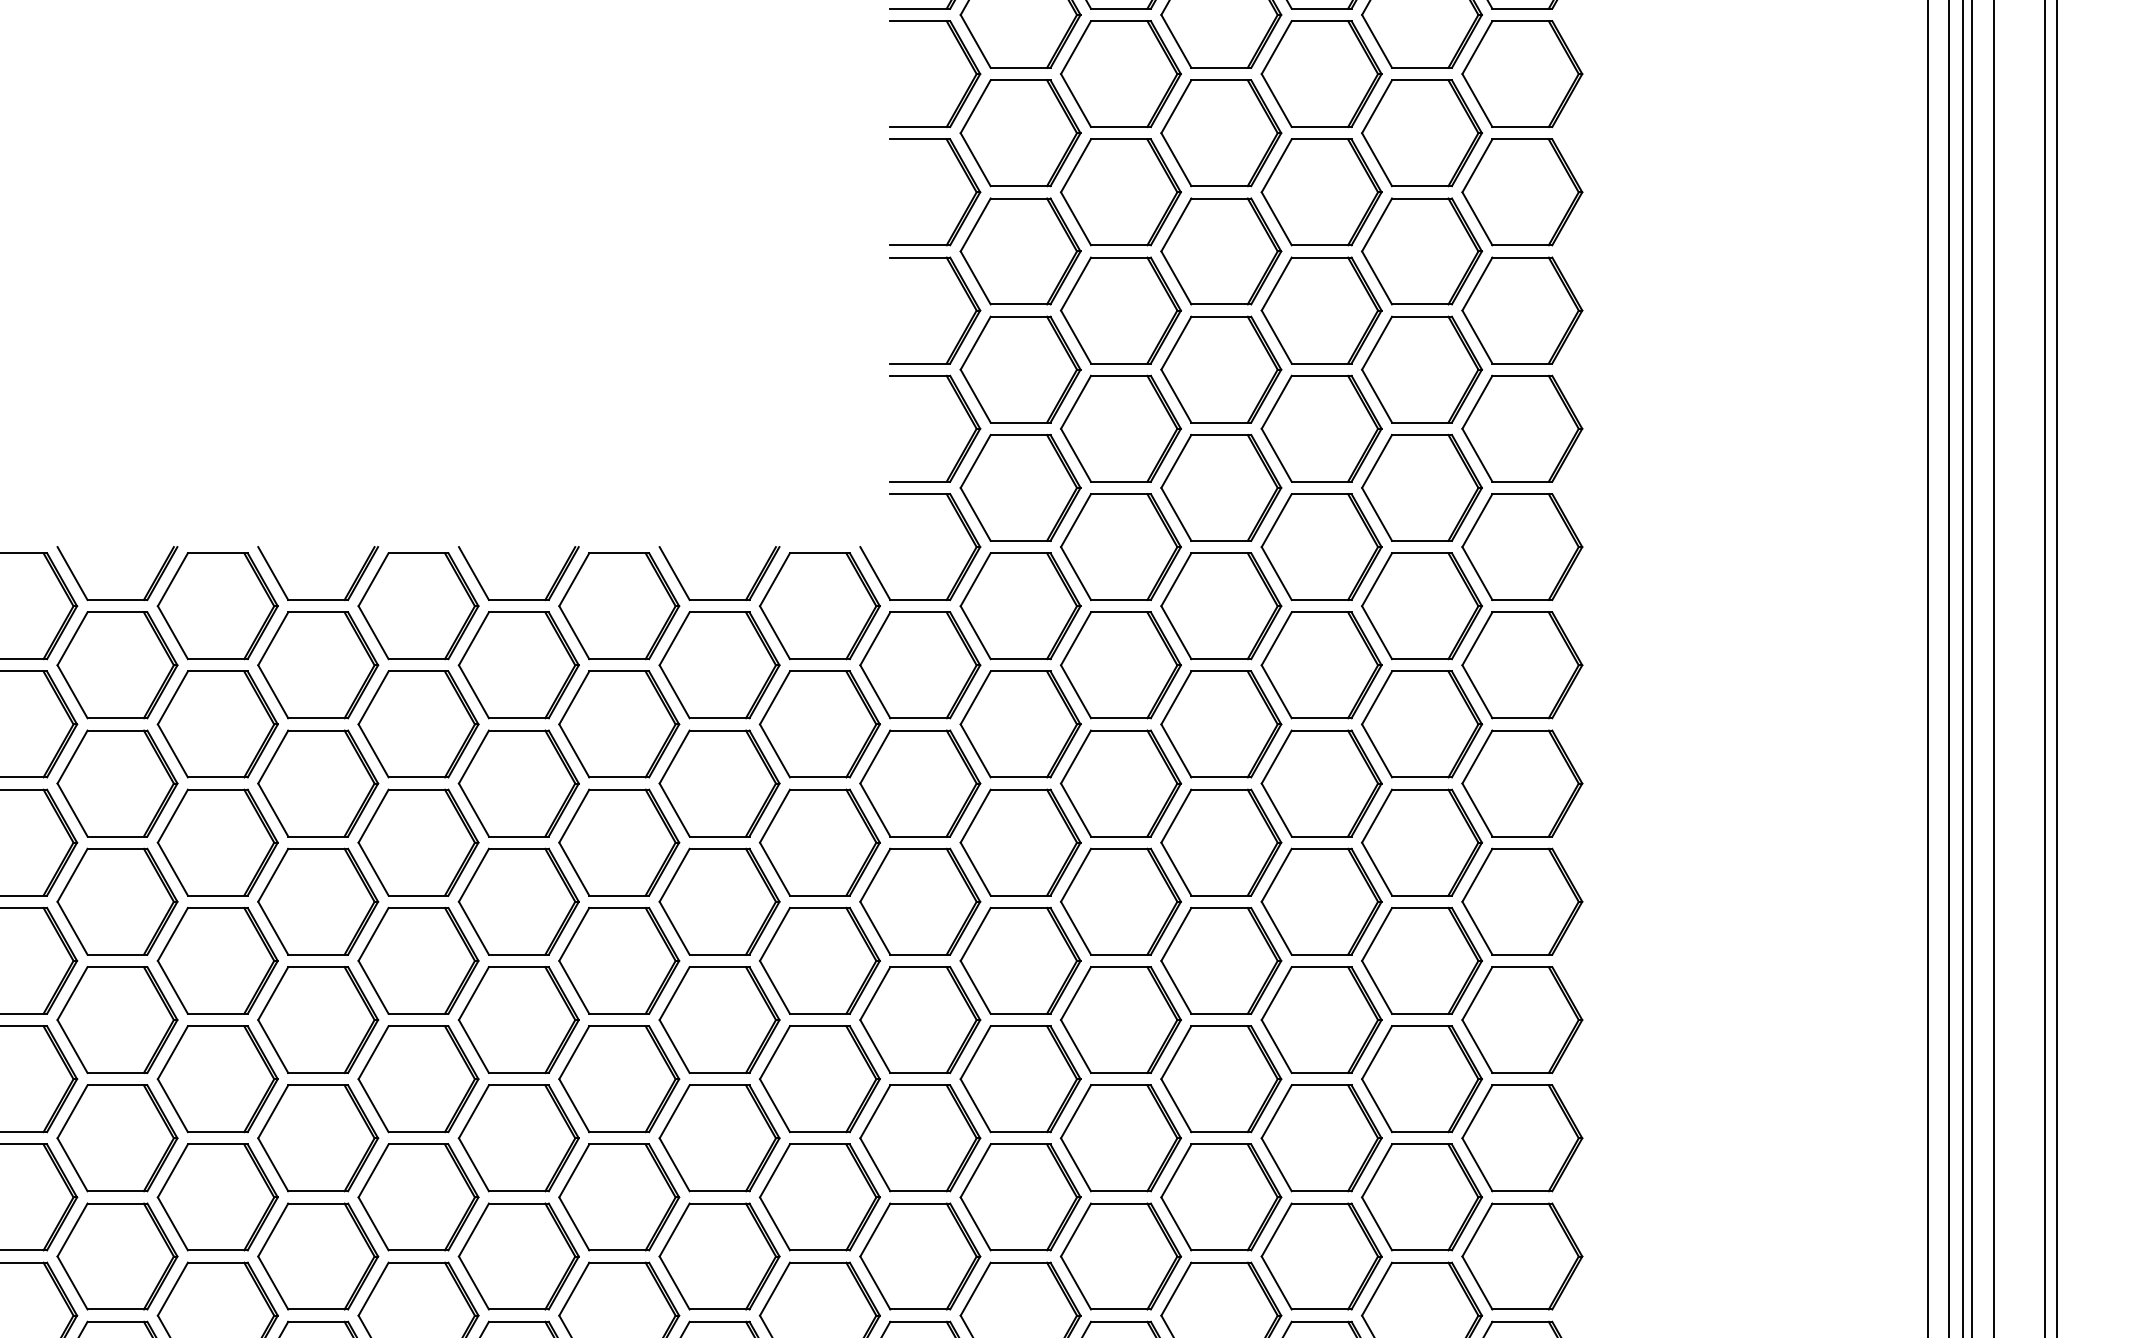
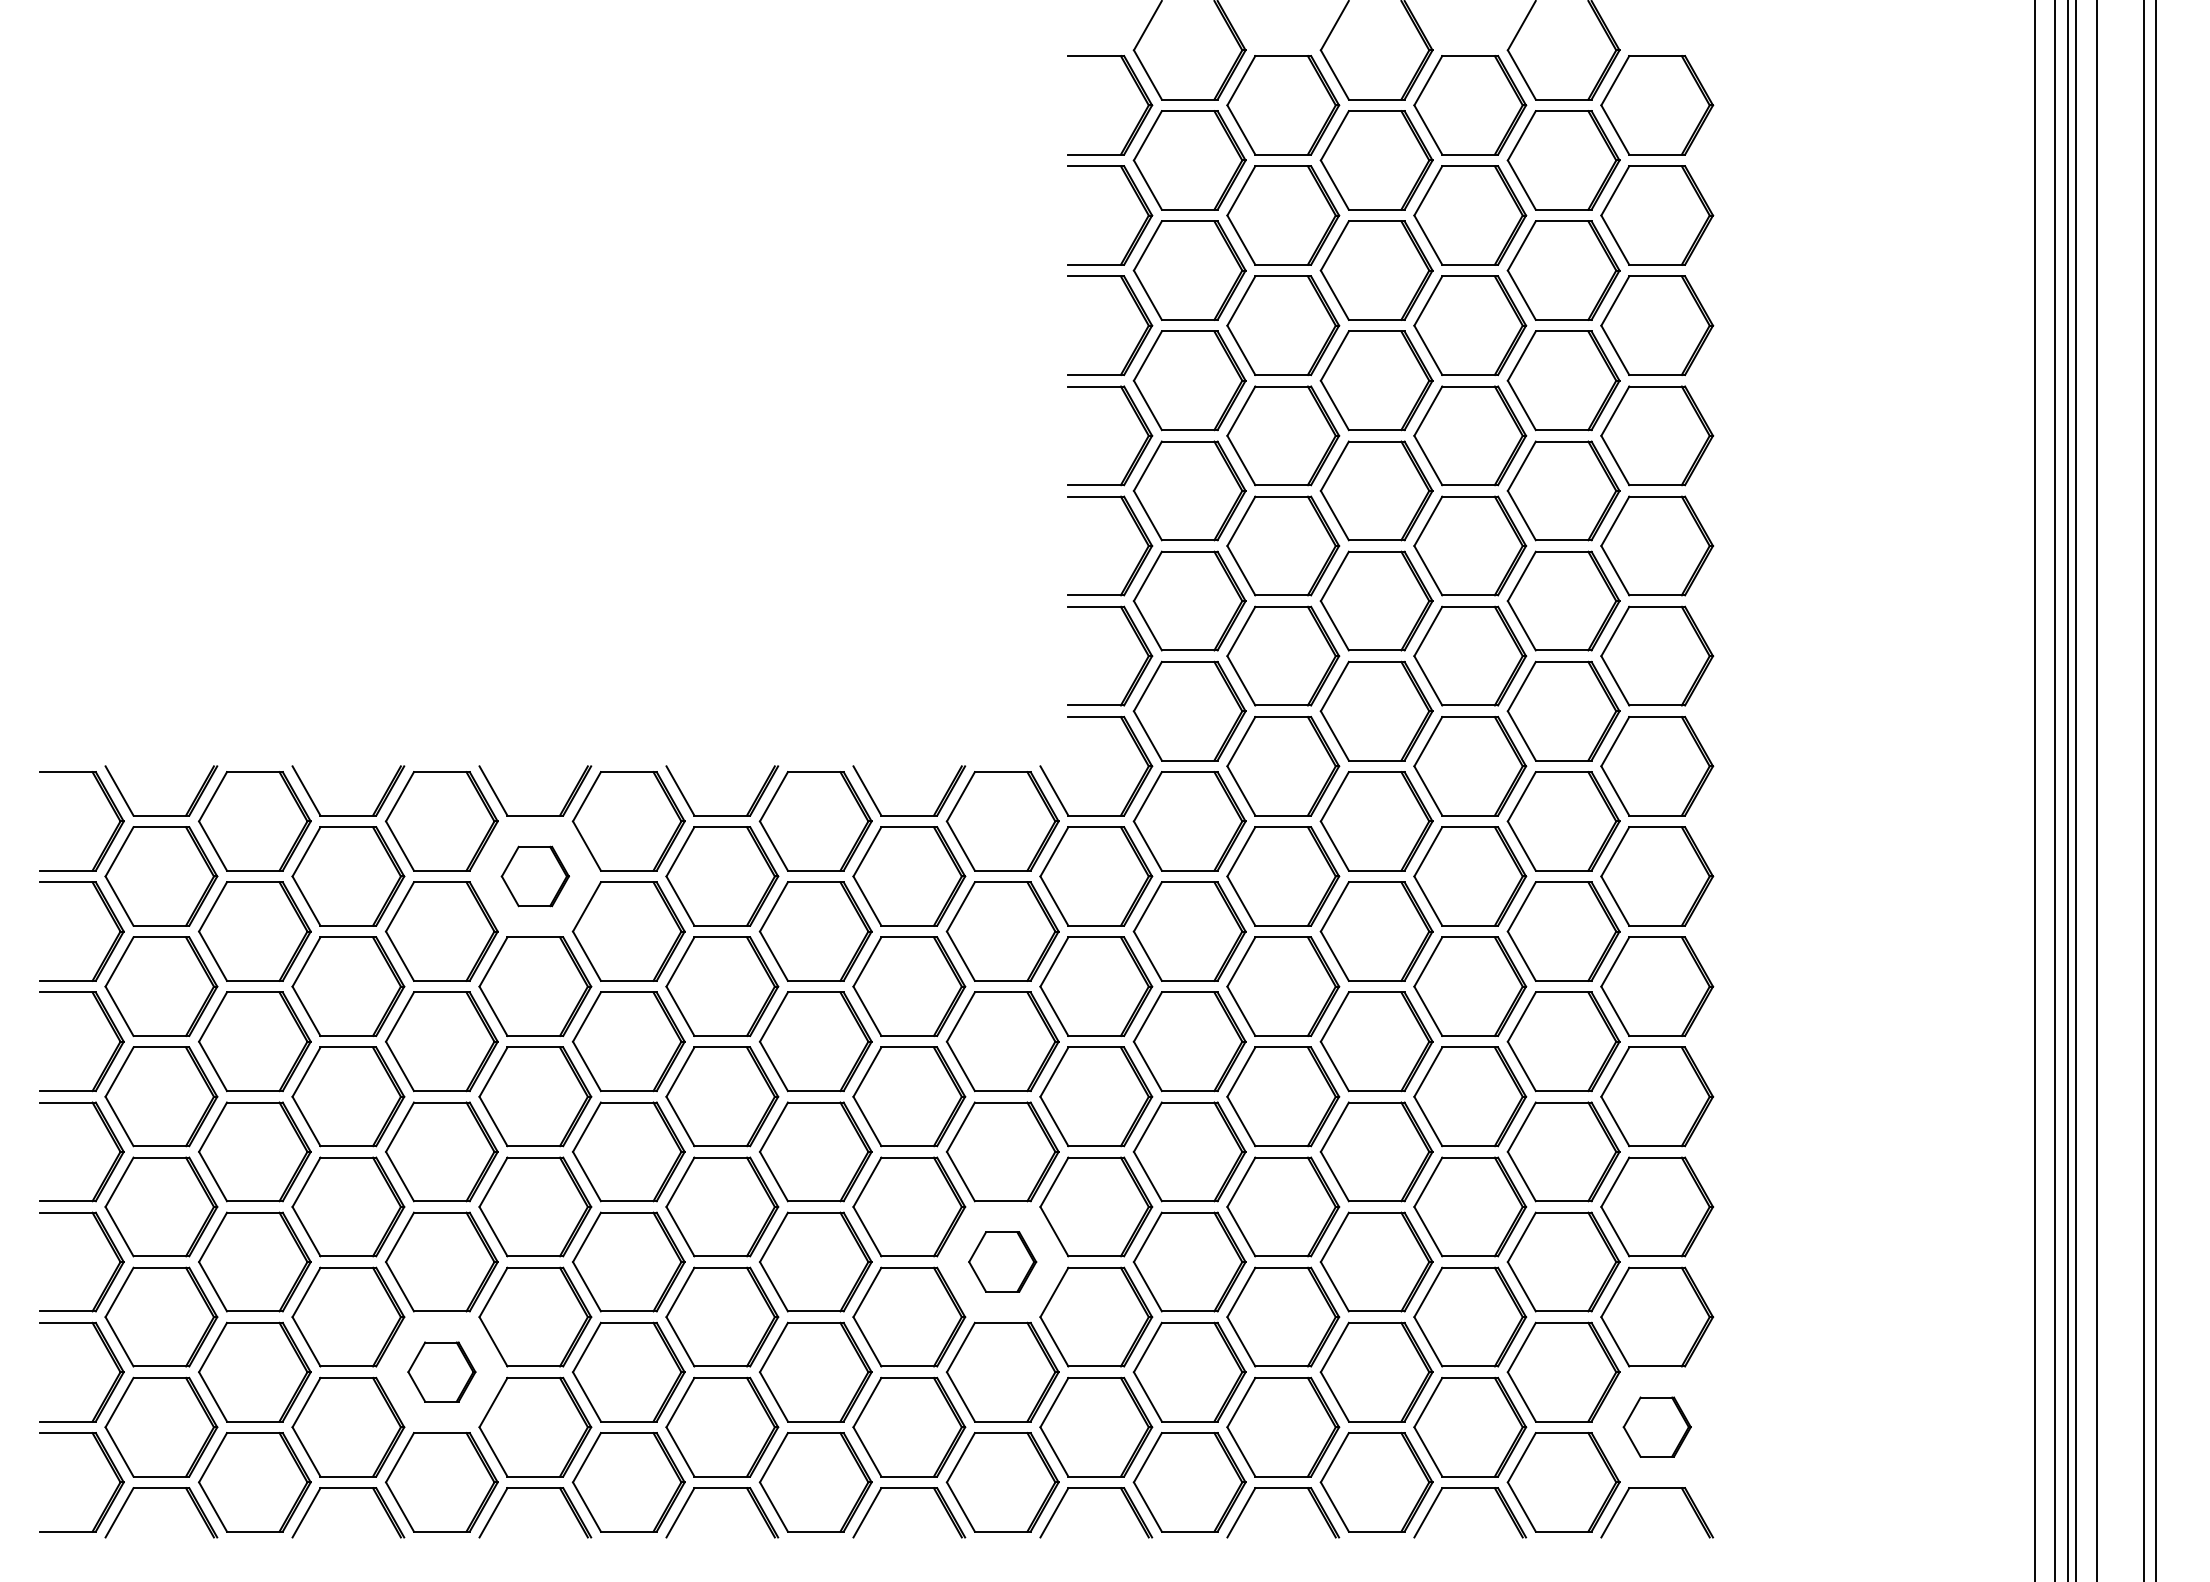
part: (318, 665) -> (535, 876), size x0.6
part: (819, 1078) -> (1002, 1261), size x0.6
part: (217, 1196) -> (441, 1371), size x0.6
part: (1522, 1255) -> (1657, 1426), size x0.6

